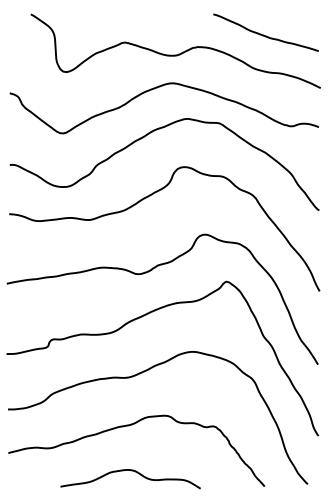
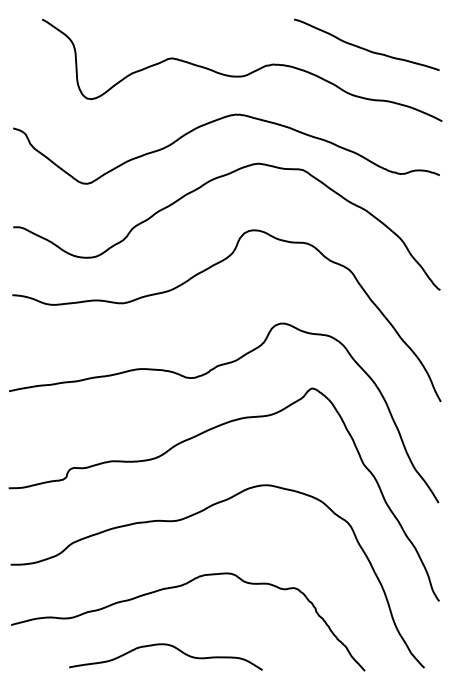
curve: (133, 471) -> (169, 646), moved

